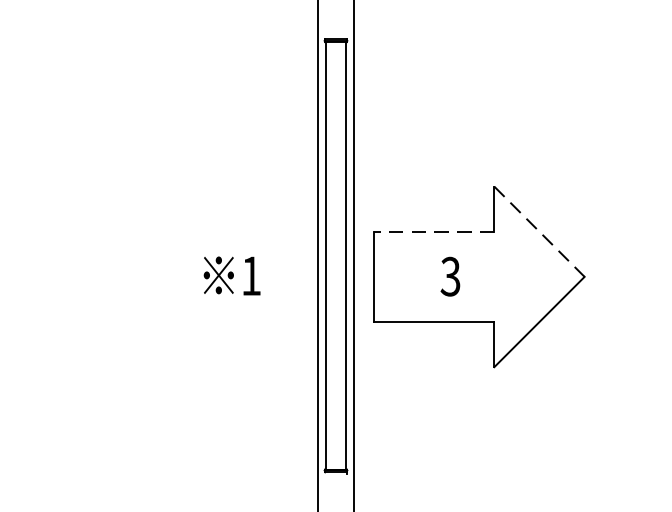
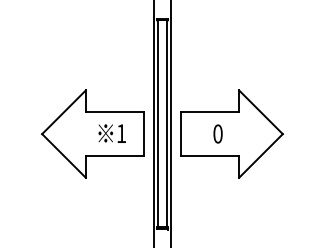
line: (433, 232) -> (209, 112), dashed -> solid
line: (538, 232) -> (260, 112), dashed -> solid
part: (191, 275) -> (92, 133), added
text: (449, 275) -> (217, 133), 3 -> 0

